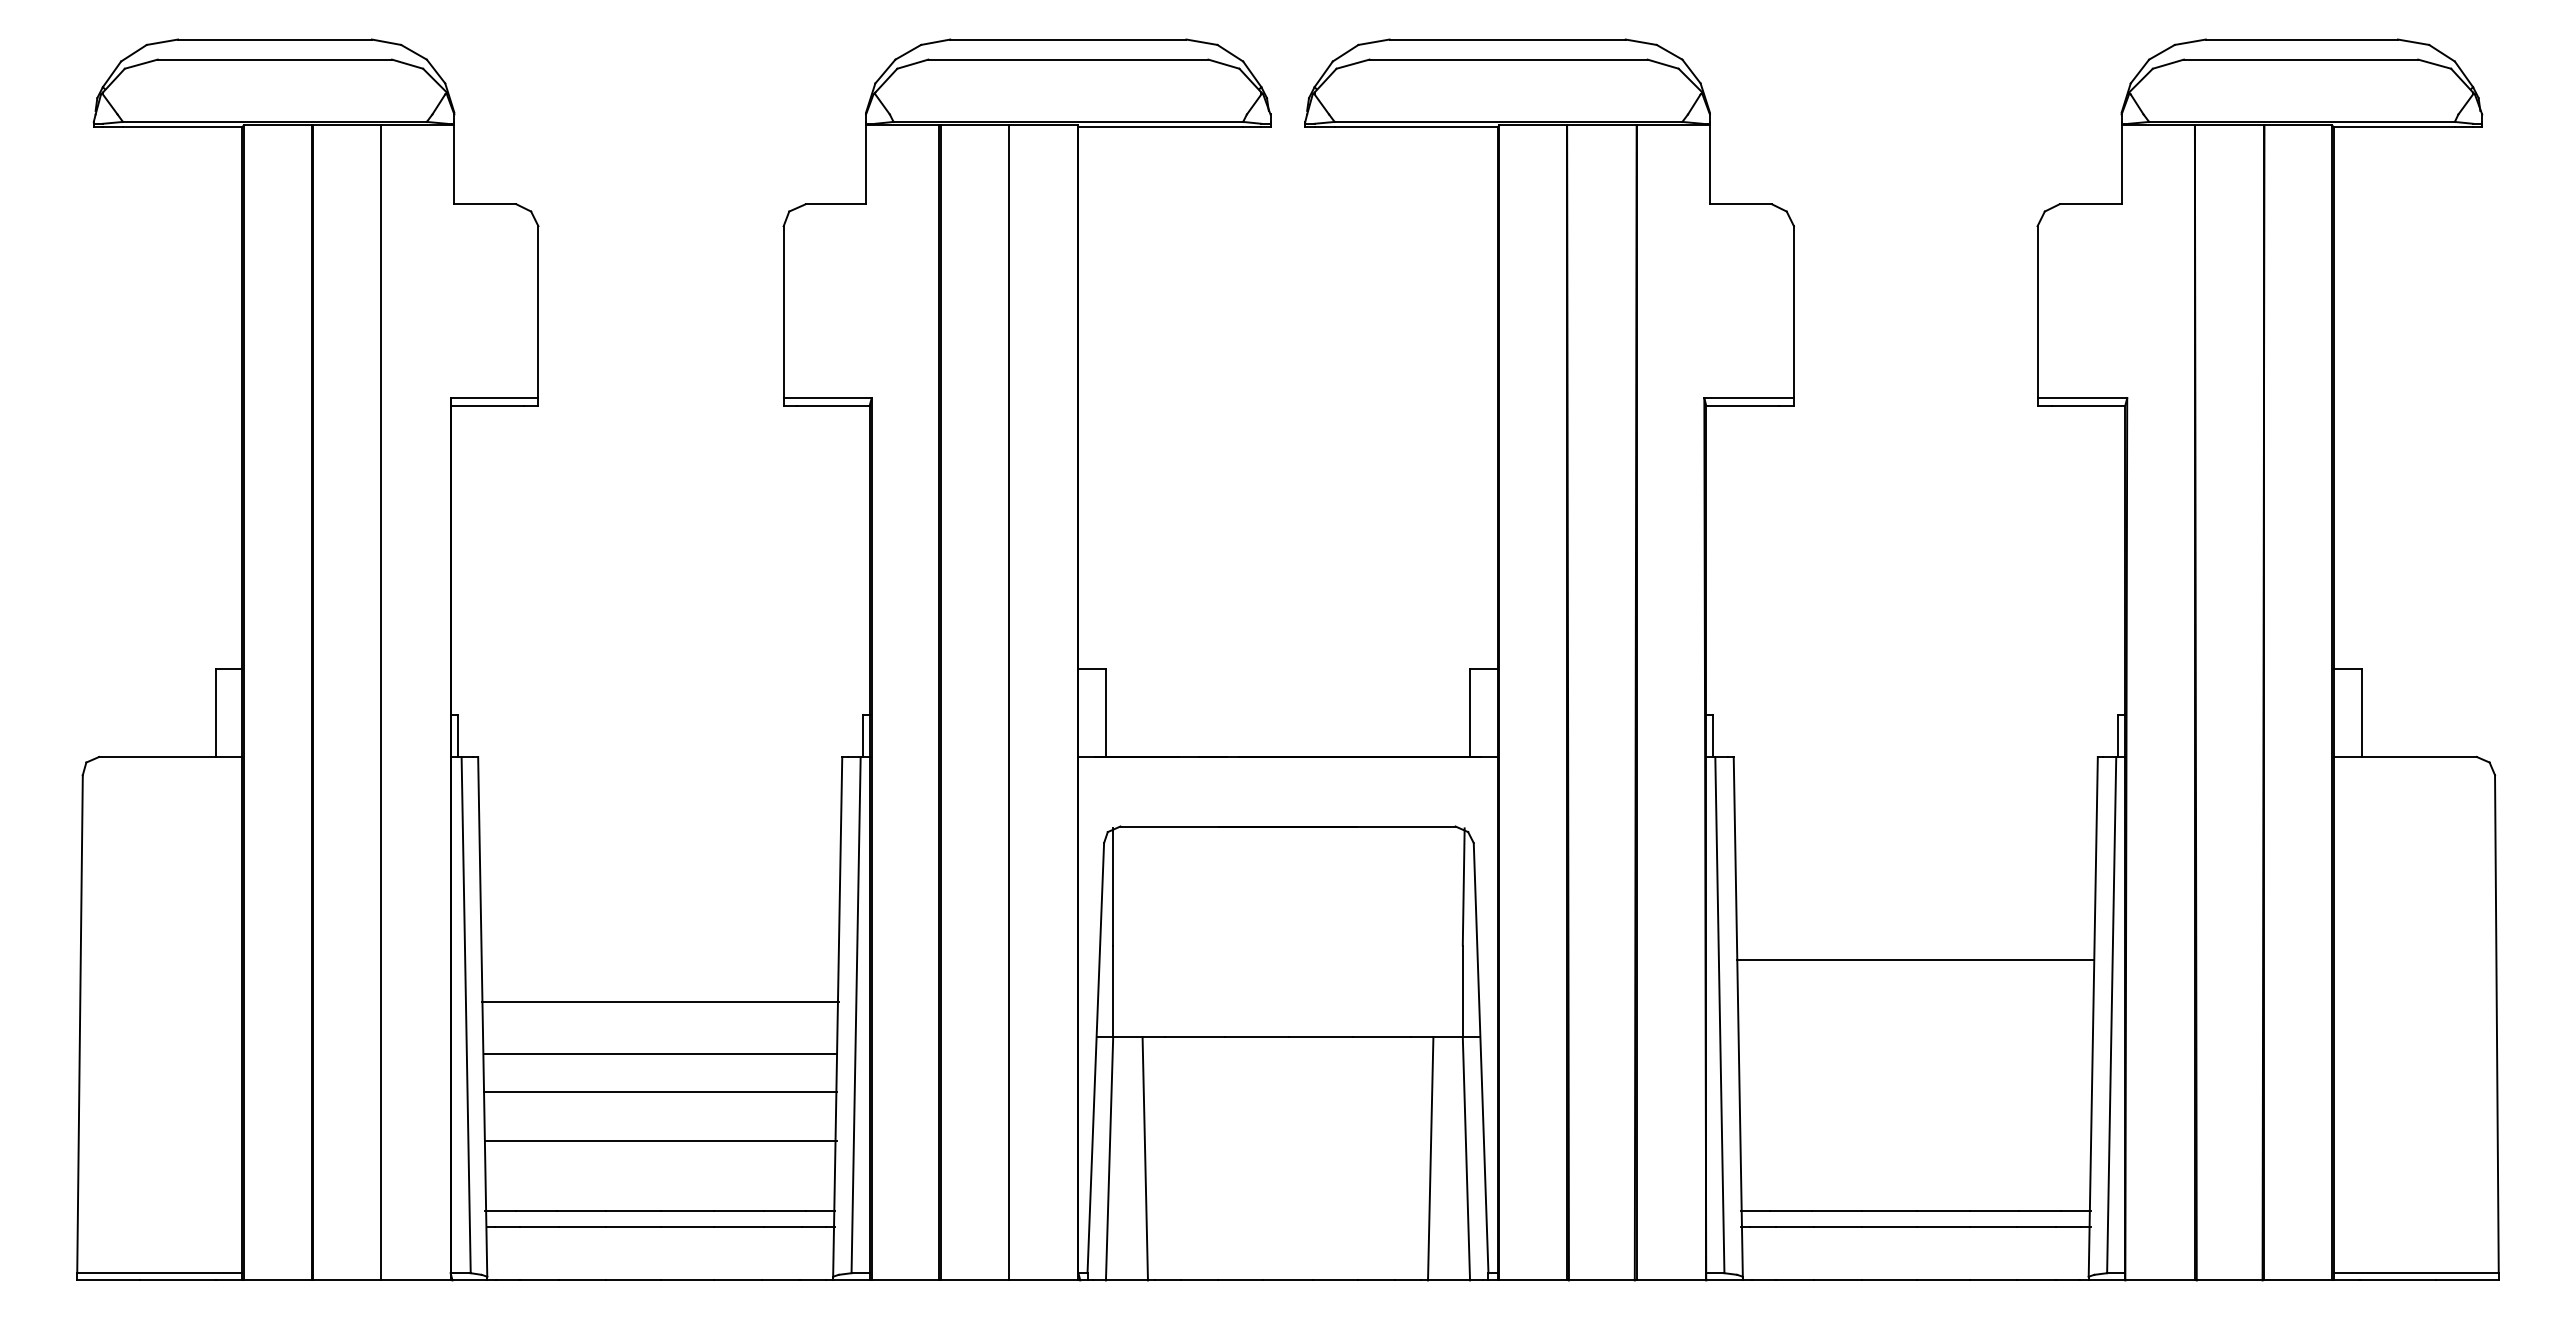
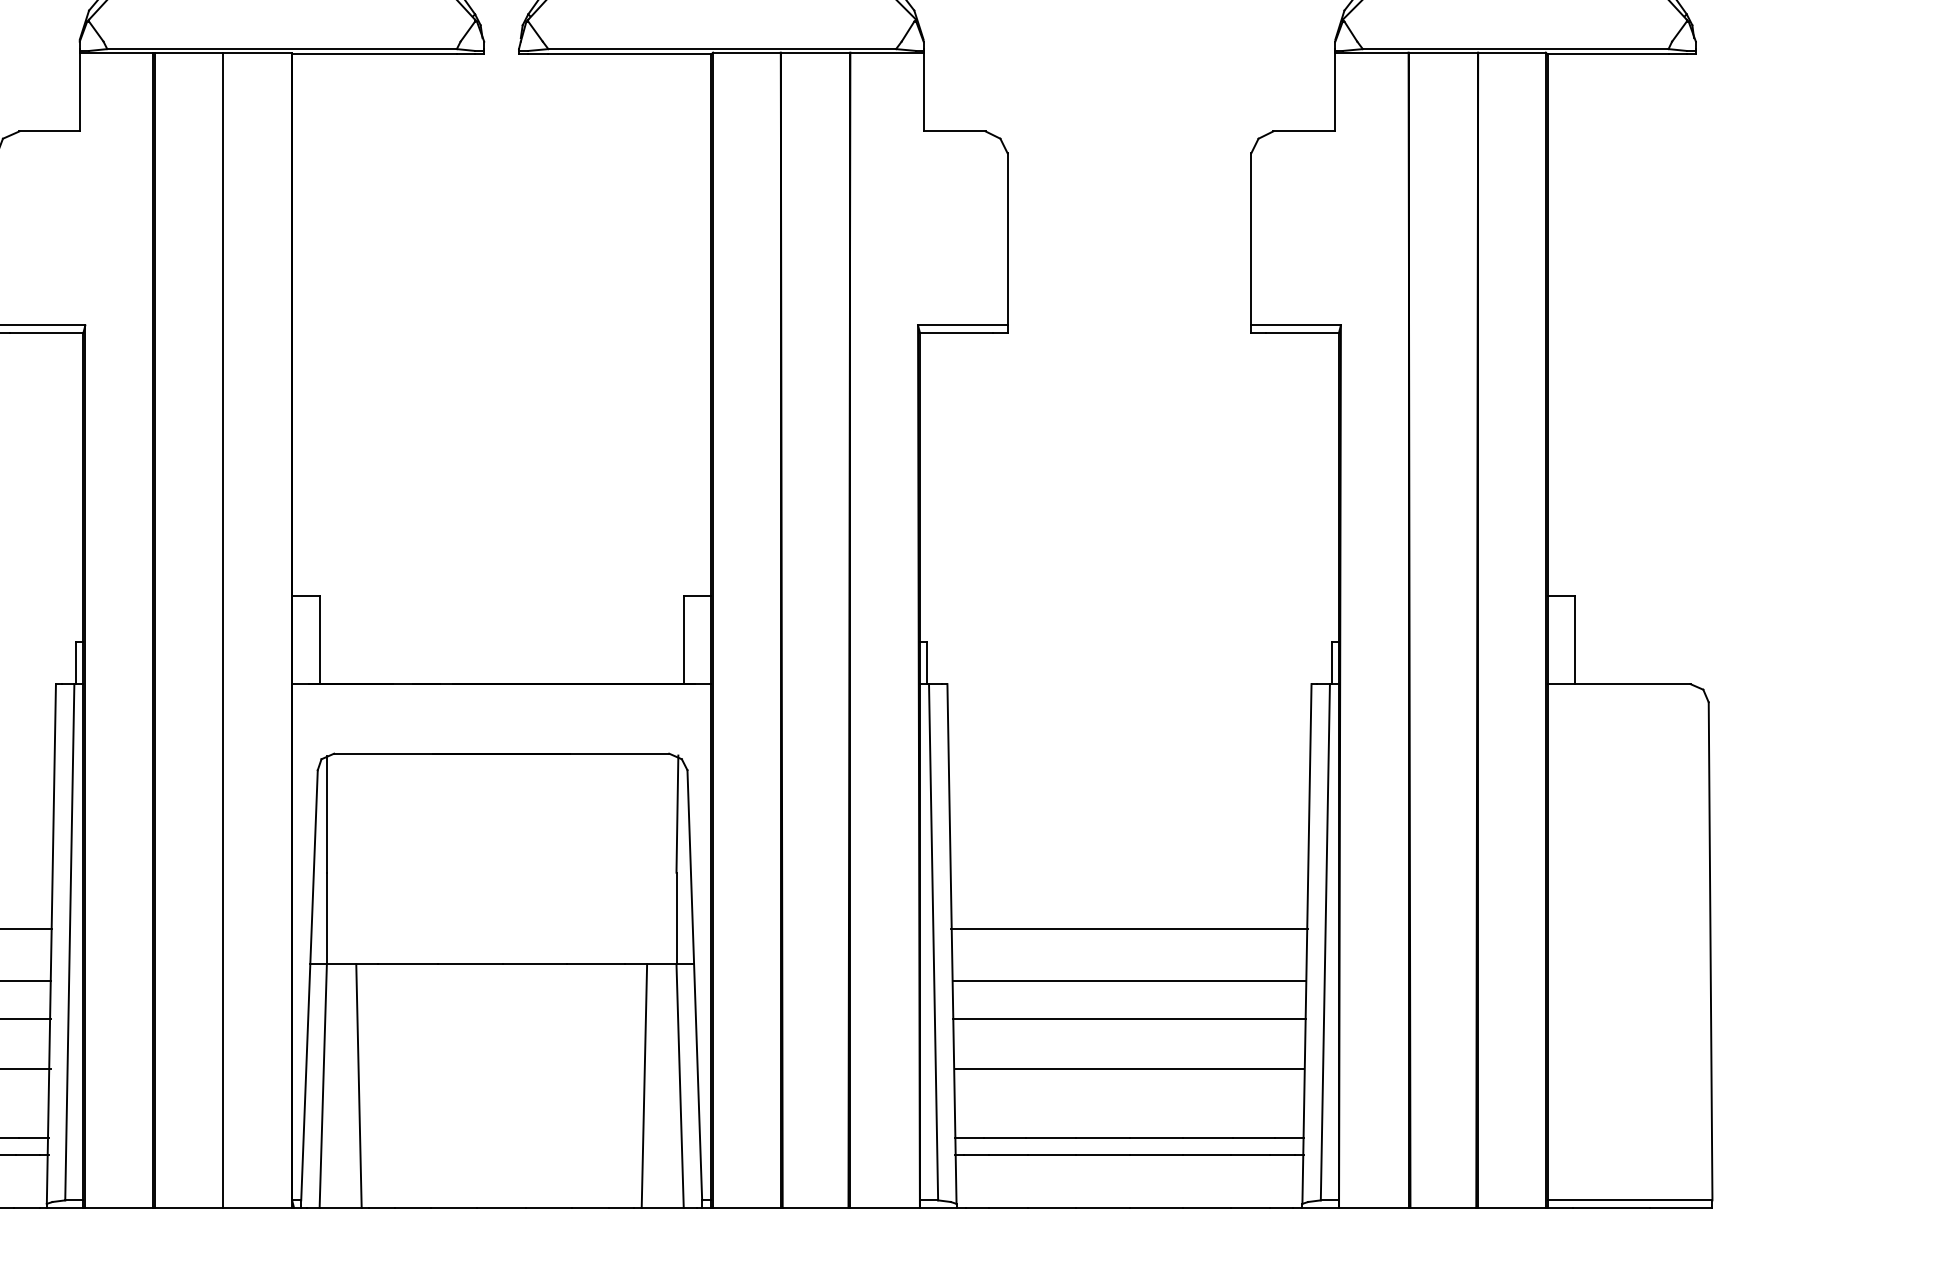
line: (1915, 960) -> (1129, 929), moved
line: (1915, 1053) -> (1129, 980), added
line: (1915, 1091) -> (1129, 1018), added
line: (1915, 1141) -> (1129, 1068), added

